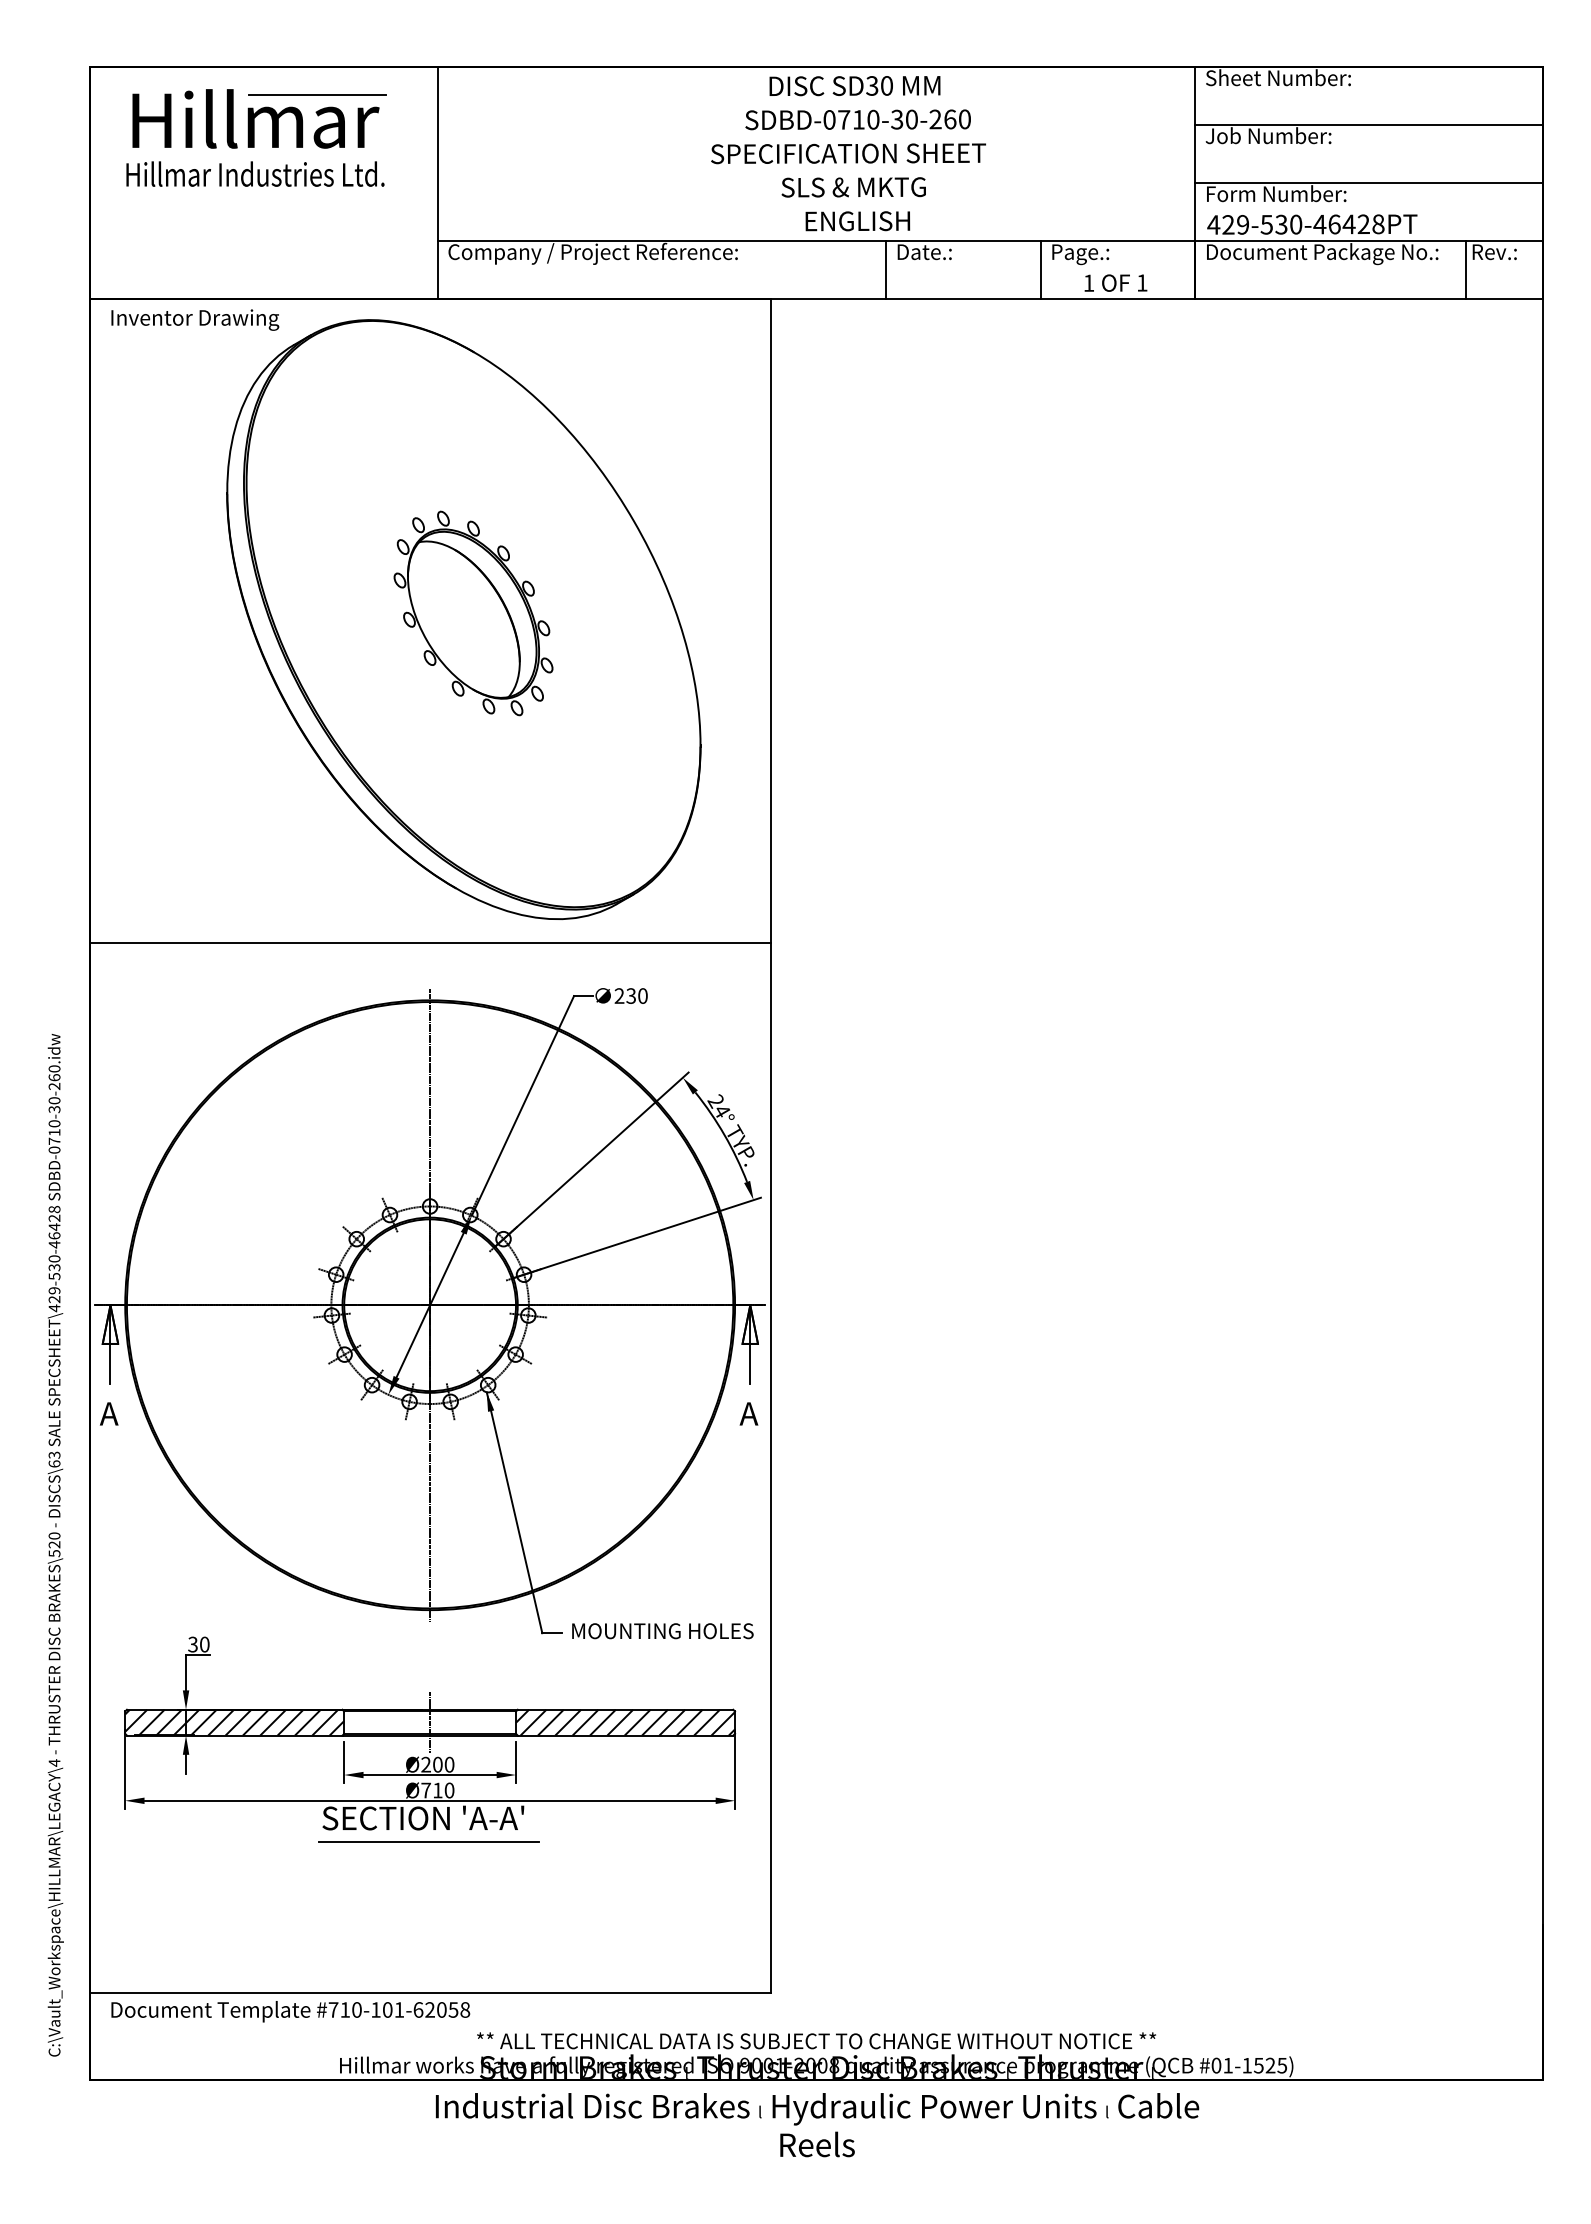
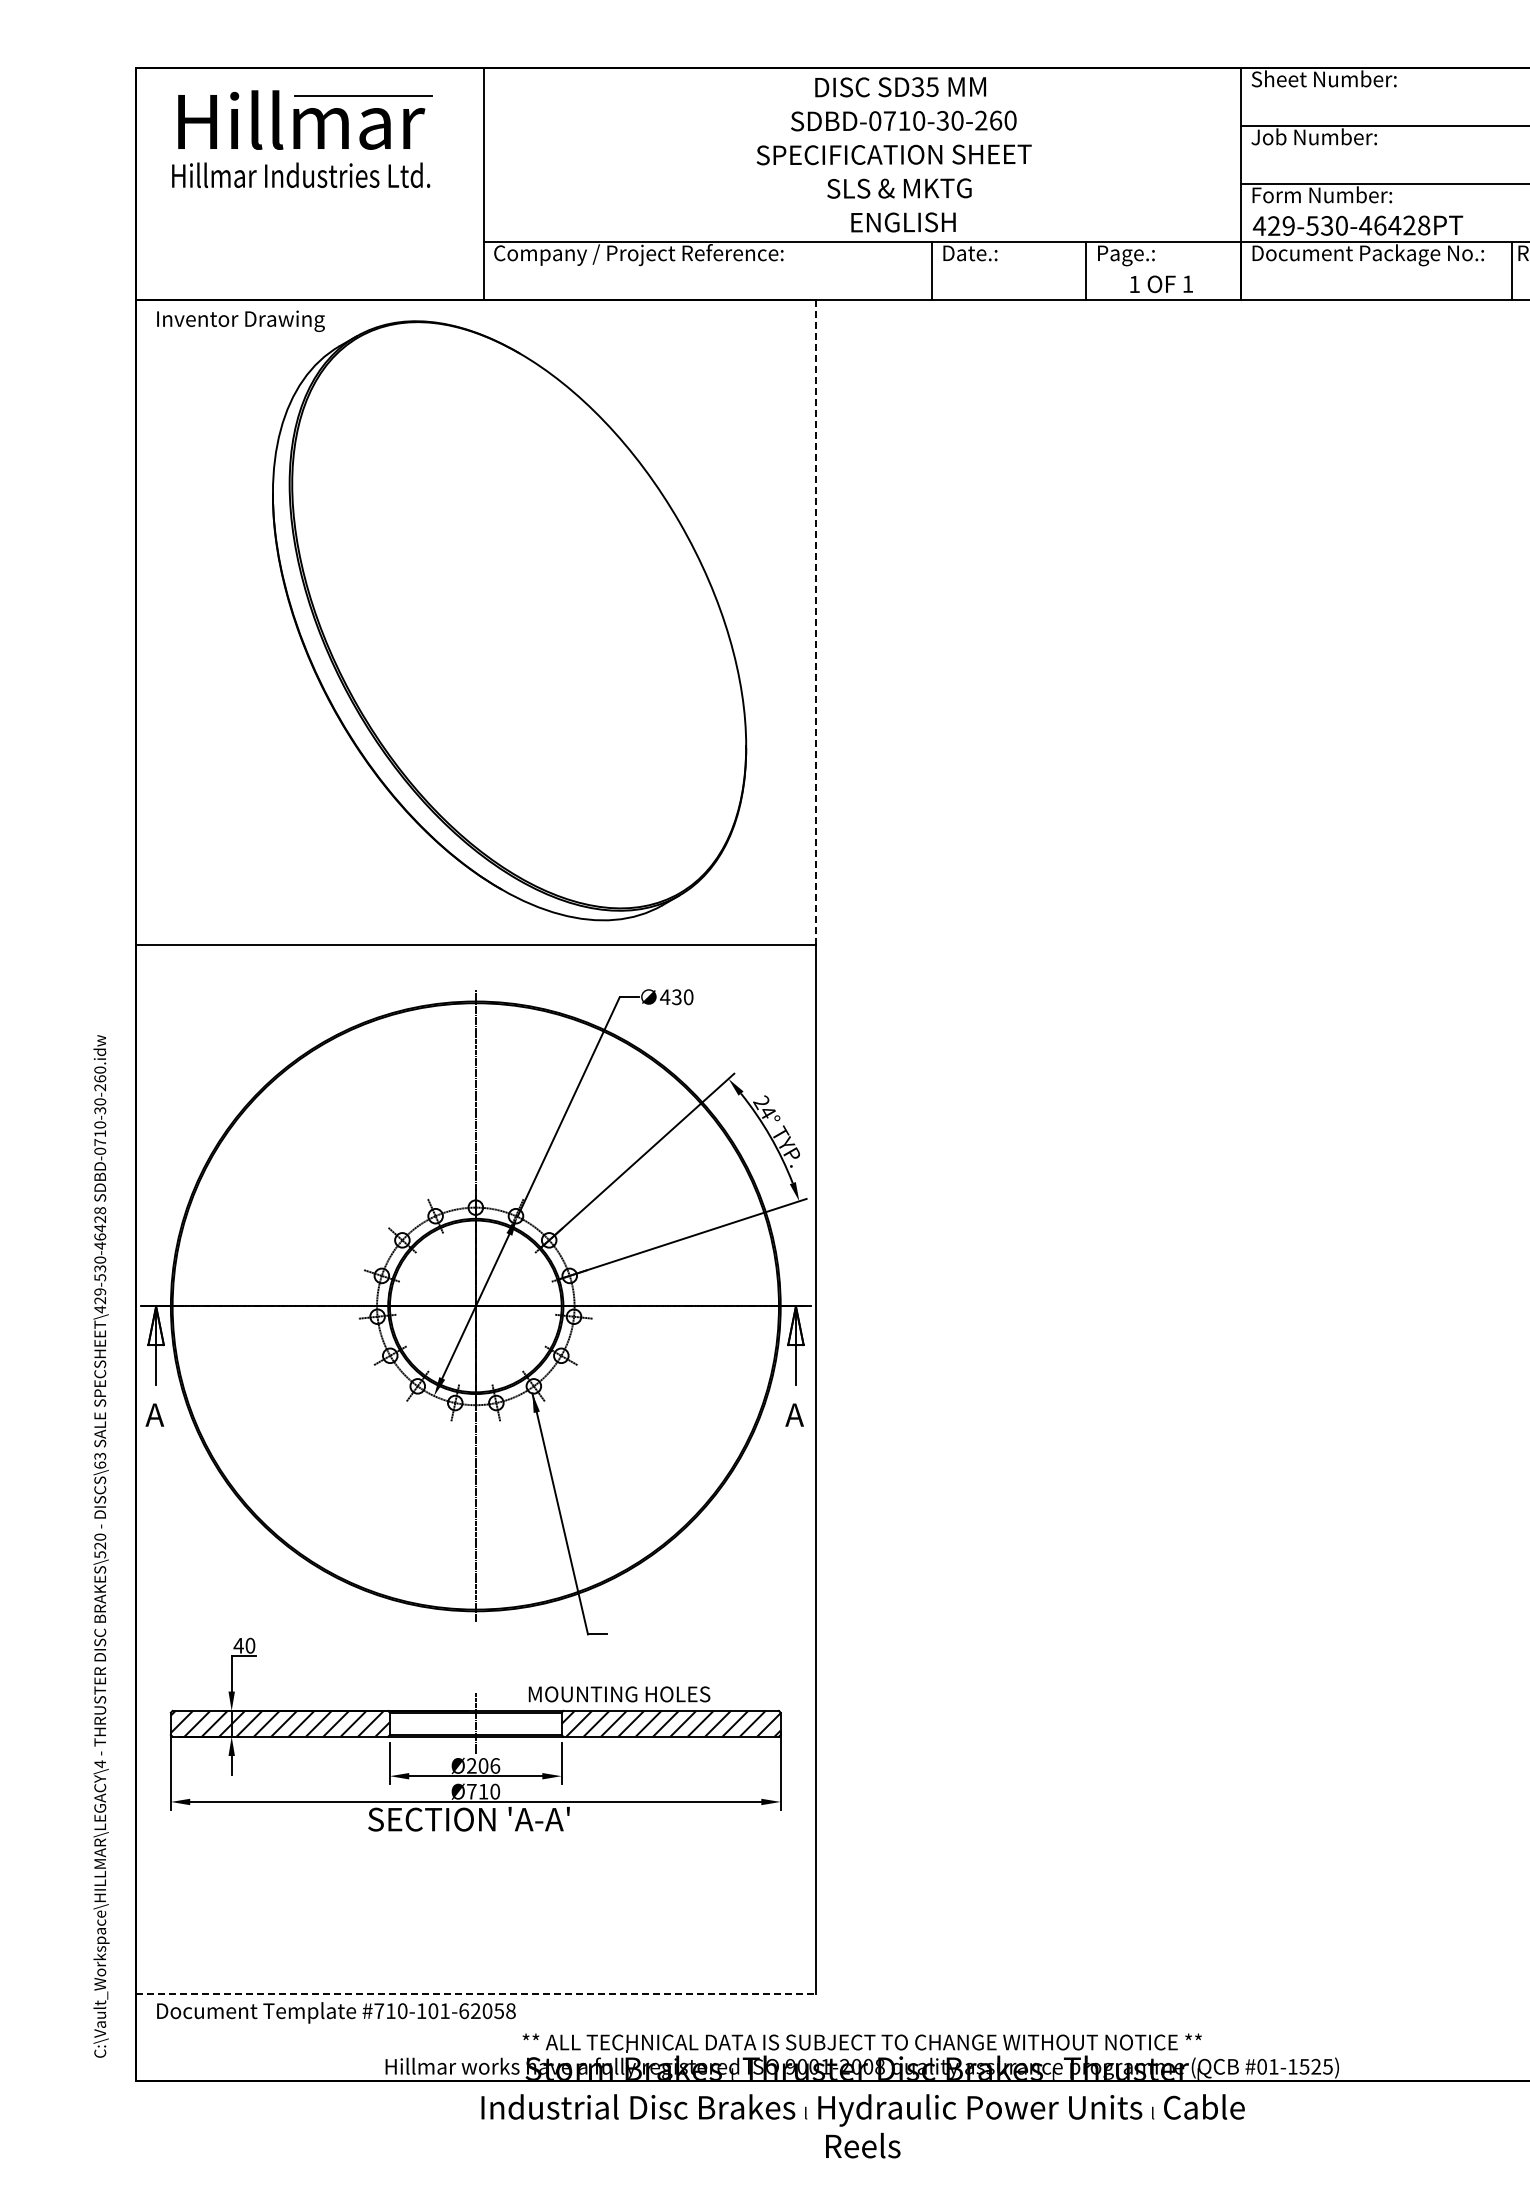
text: (886, 85) -> (932, 86), SD30 -> SD35
part: (473, 613) -> (519, 614), removed
line: (770, 620) -> (816, 621), solid -> dashed
text: (619, 995) -> (665, 996), 230 -> 430
text: (662, 1631) -> (619, 1694), moved
text: (192, 1644) -> (238, 1645), 30 -> 40
text: (449, 1764) -> (495, 1765), Ø200 -> Ø206
line: (428, 1842) -> (474, 1843), removed
line: (430, 1993) -> (476, 1994), solid -> dashed

